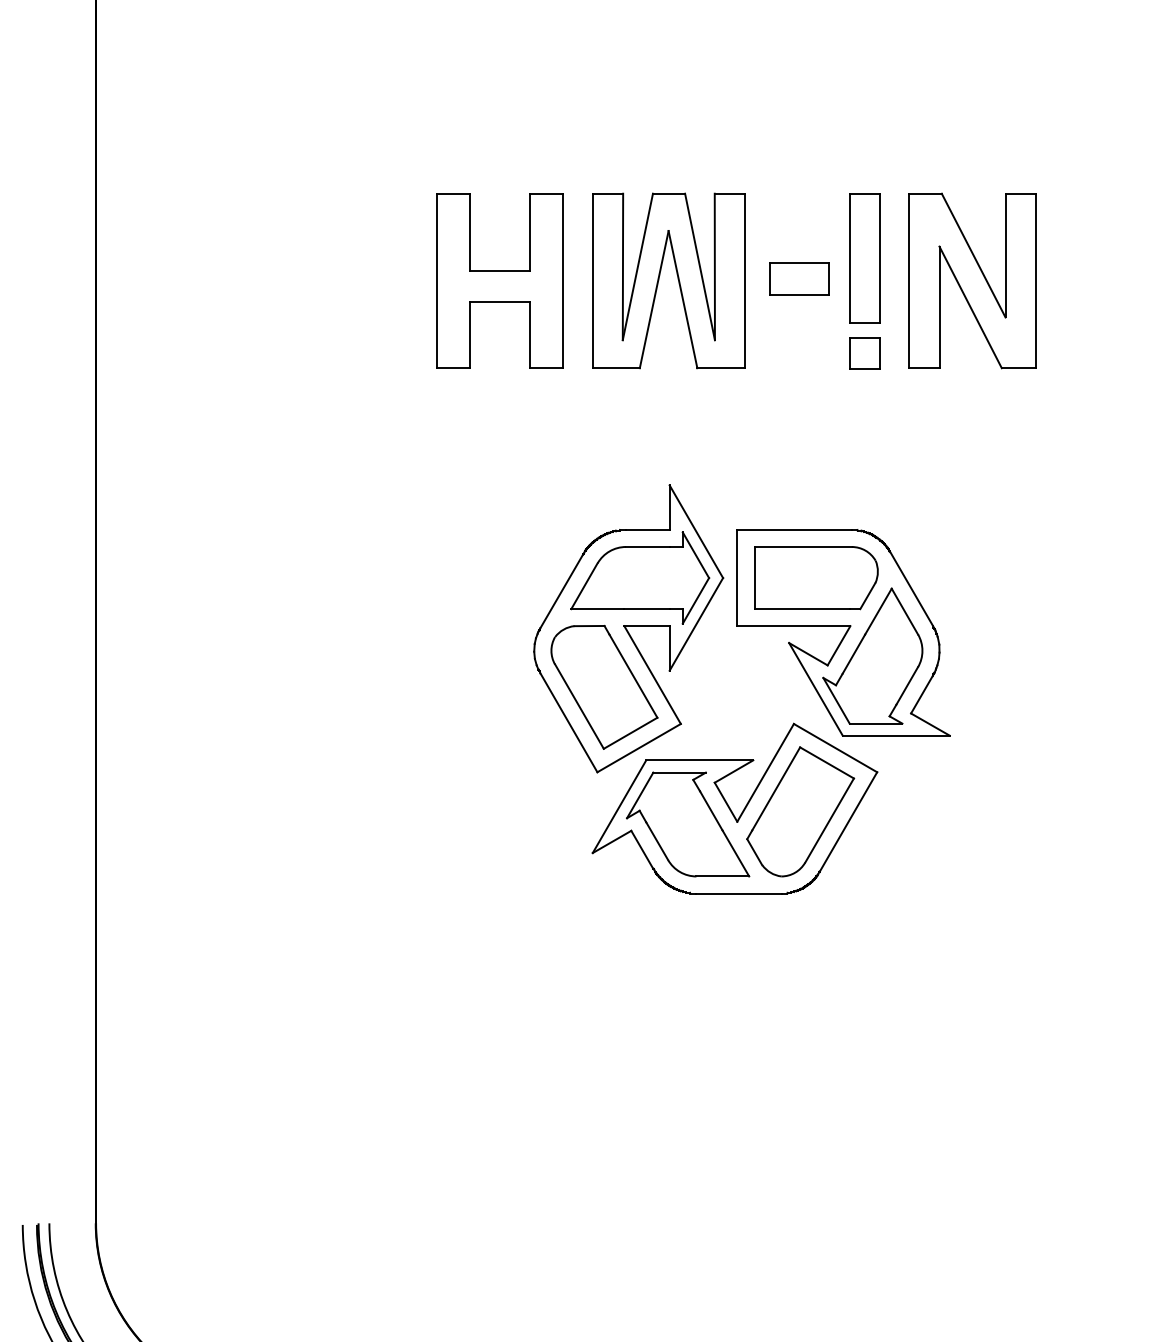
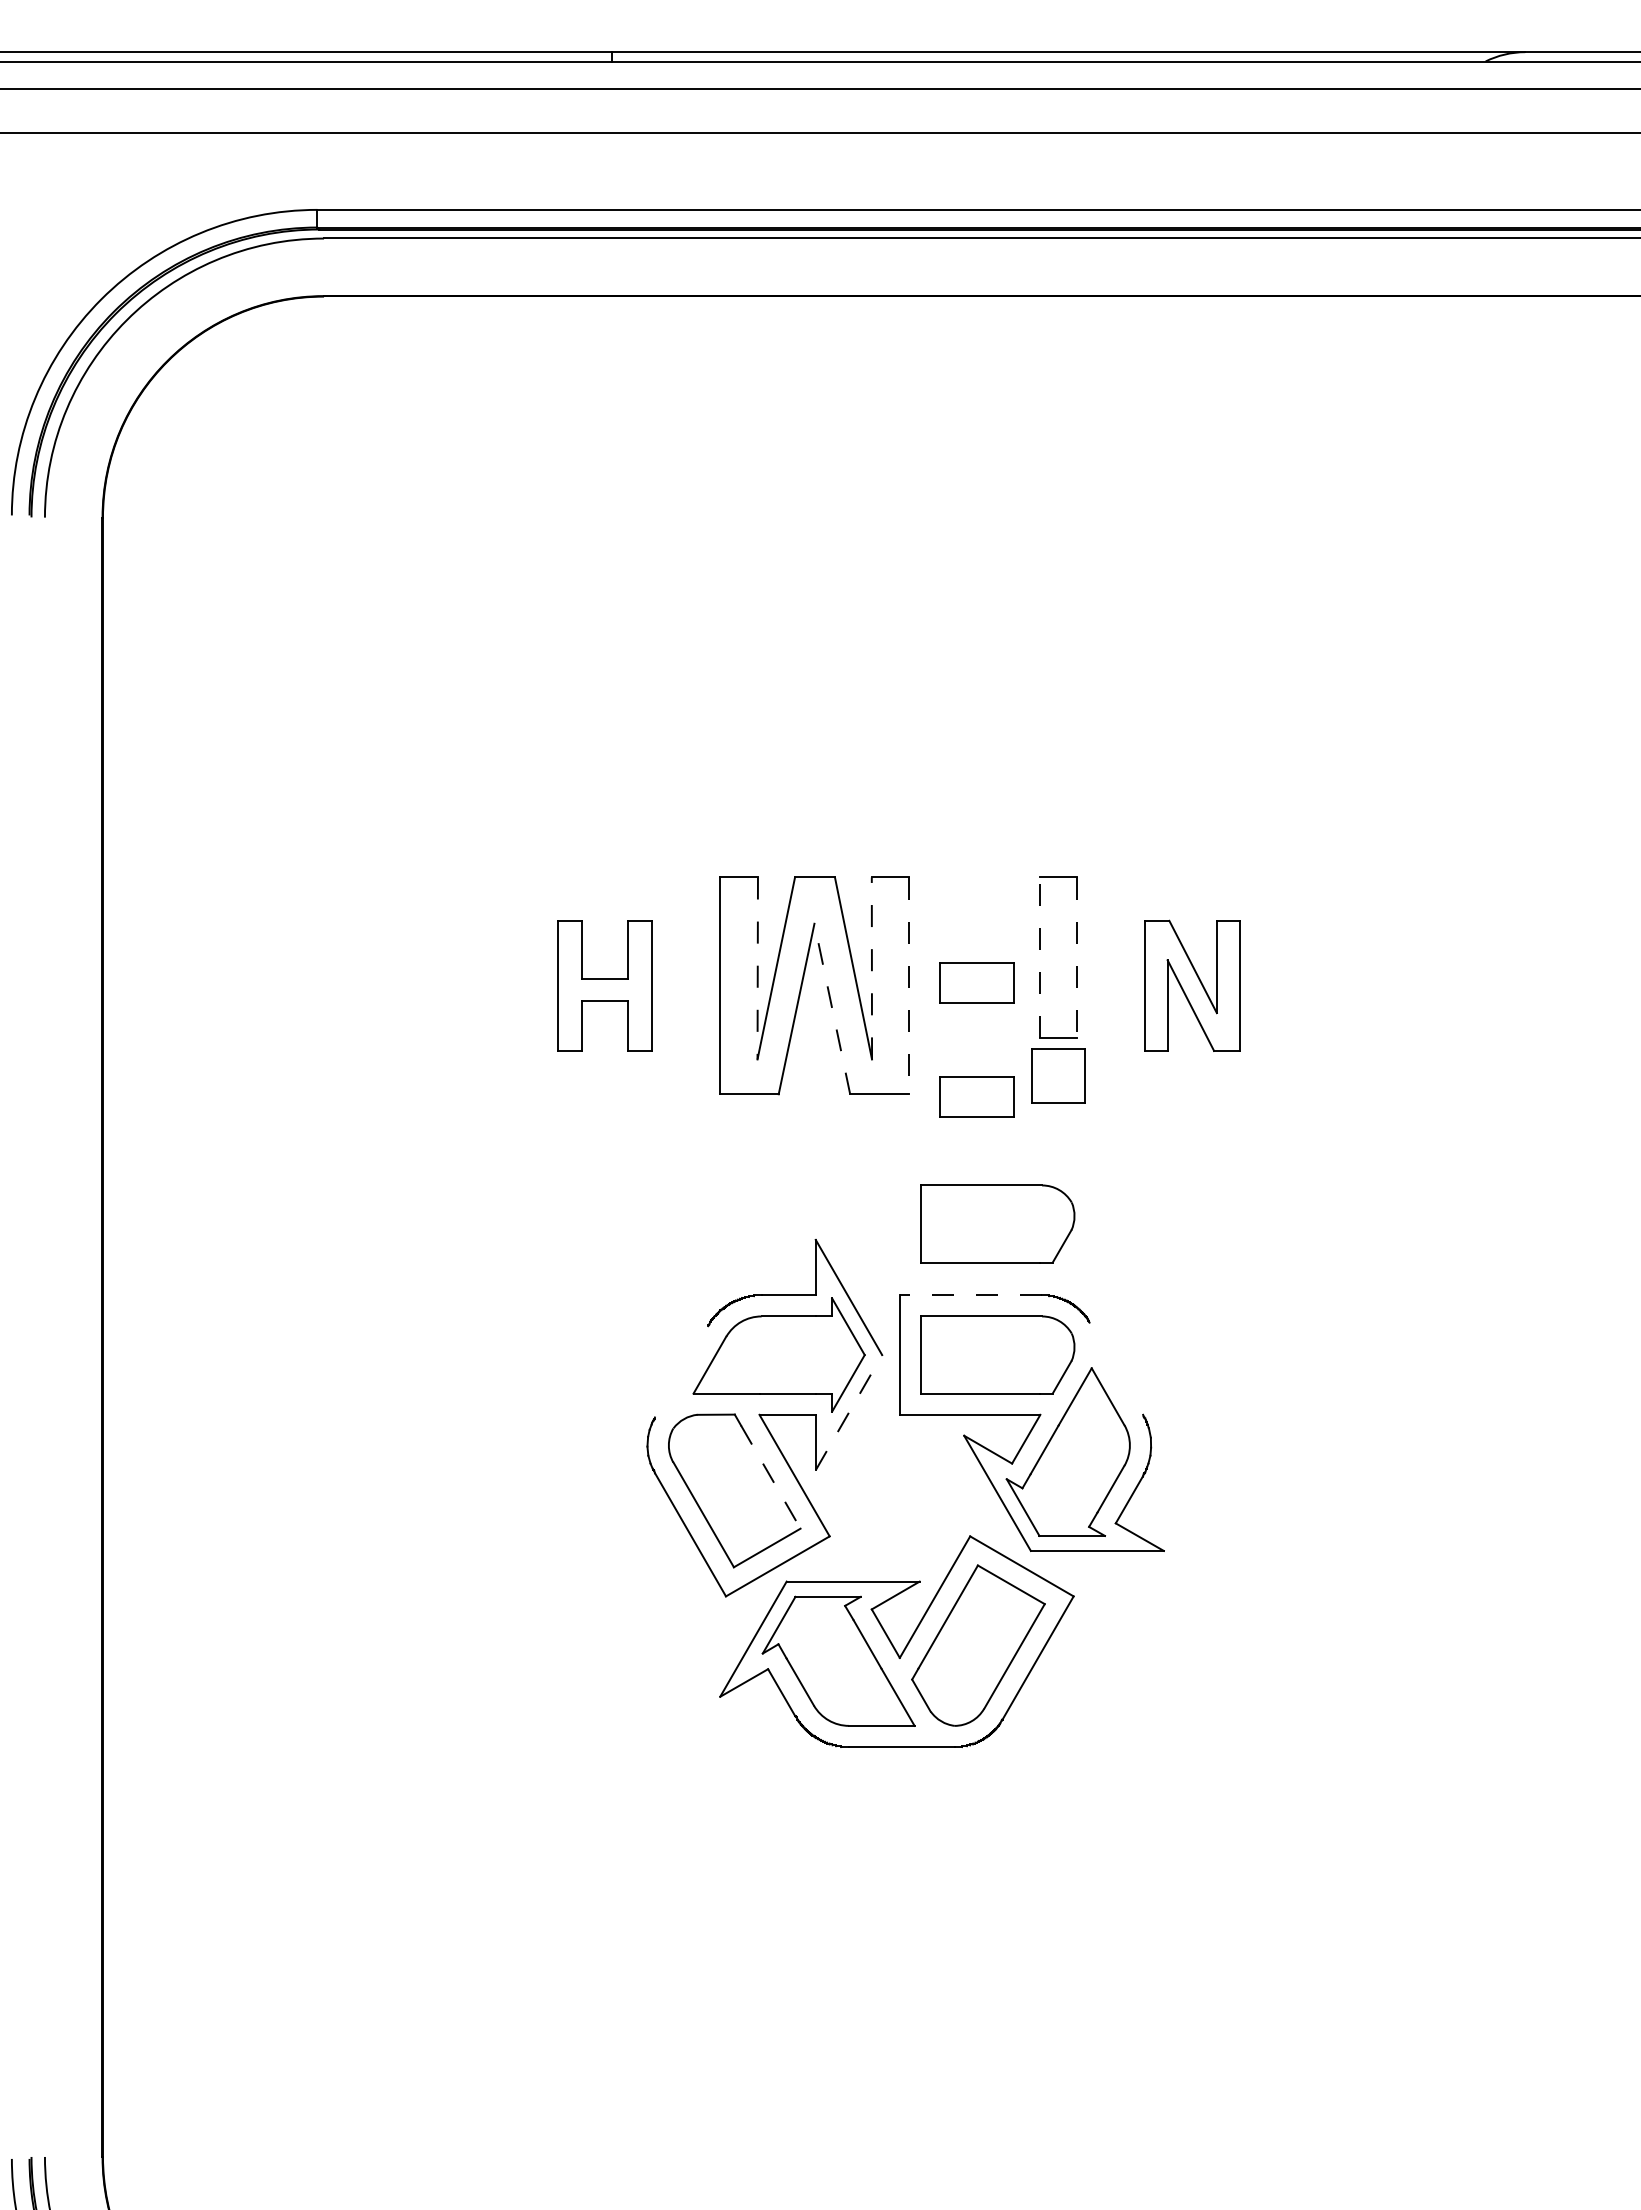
line: (849, 258) -> (1039, 957), solid -> dashed
line: (880, 258) -> (1077, 958), solid -> dashed
line: (622, 266) -> (757, 968), solid -> dashed
line: (714, 266) -> (871, 967), solid -> dashed
part: (499, 280) -> (604, 985), size x0.6
part: (972, 280) -> (1192, 985), size x0.6
line: (745, 281) -> (909, 986), solid -> dashed
line: (683, 299) -> (832, 1008), solid -> dashed
part: (864, 353) -> (1058, 1076), size x1.4
part: (799, 369) -> (976, 1096), added
part: (815, 472) -> (997, 1223), added
line: (794, 530) -> (970, 1295), solid -> dashed
line: (910, 588) -> (1115, 1368), removed
line: (560, 591) -> (680, 1371), removed
line: (696, 624) -> (849, 1412), solid -> dashed
line: (633, 676) -> (770, 1477), solid -> dashed

